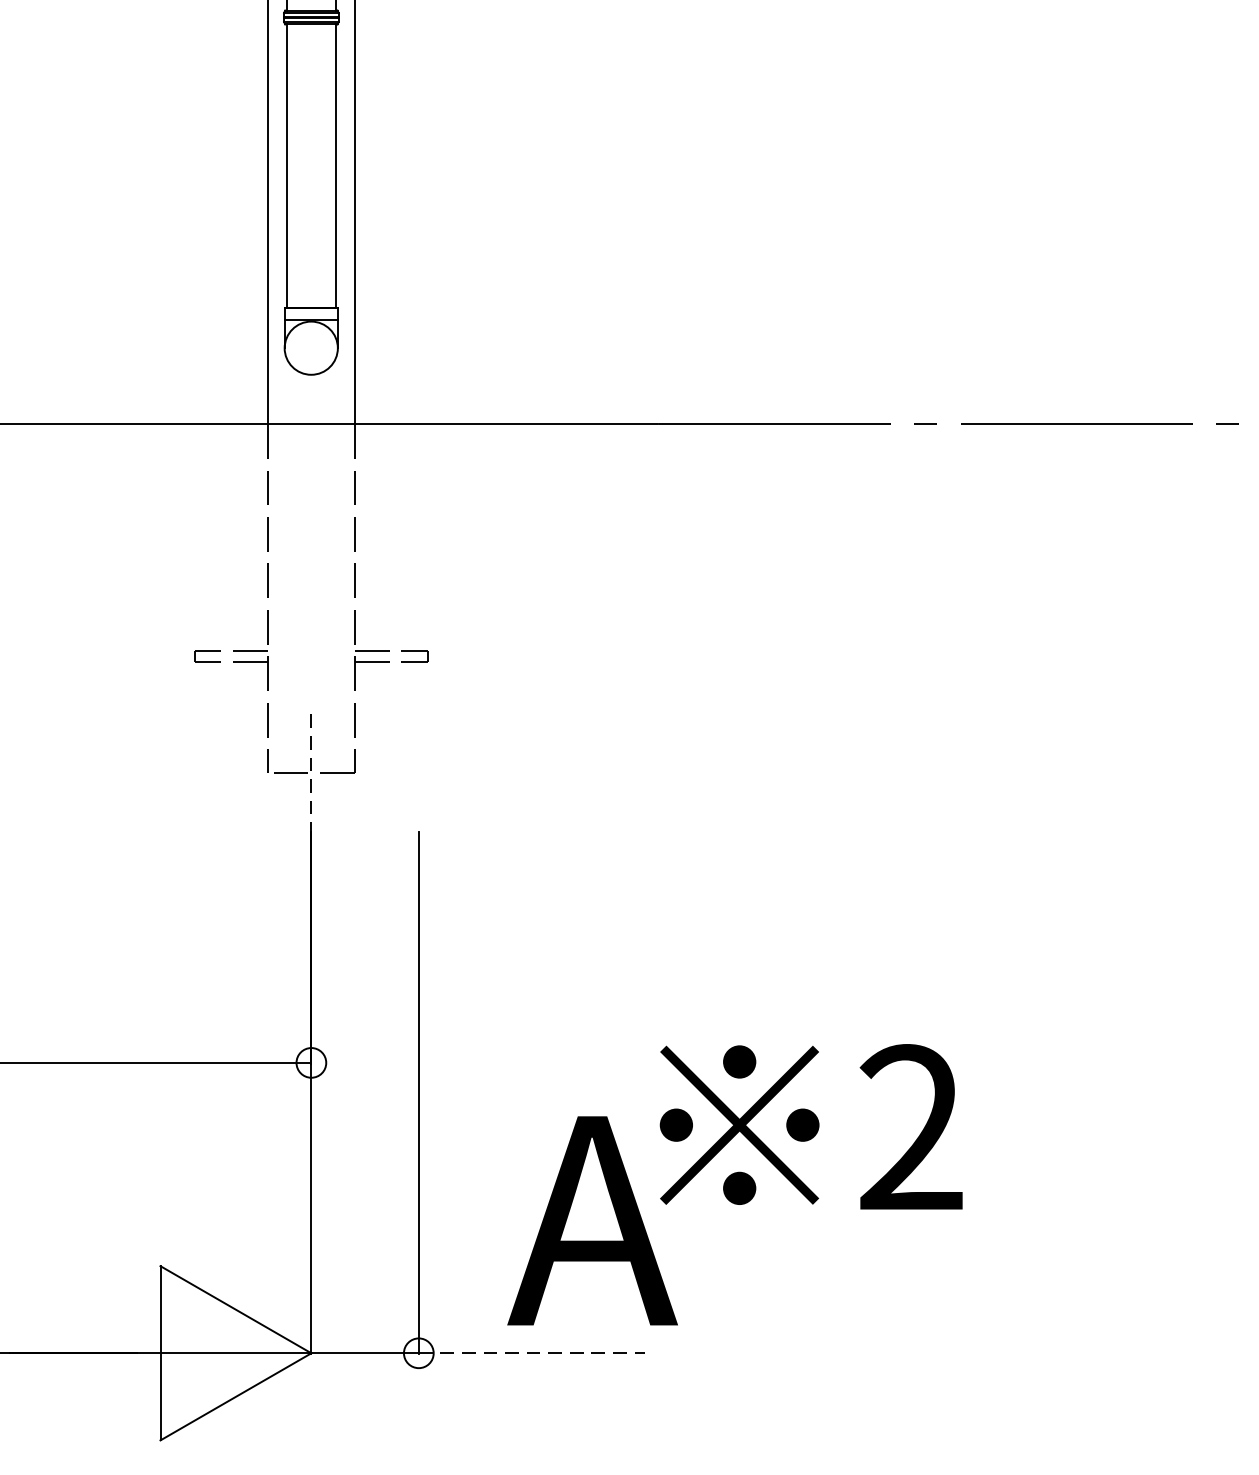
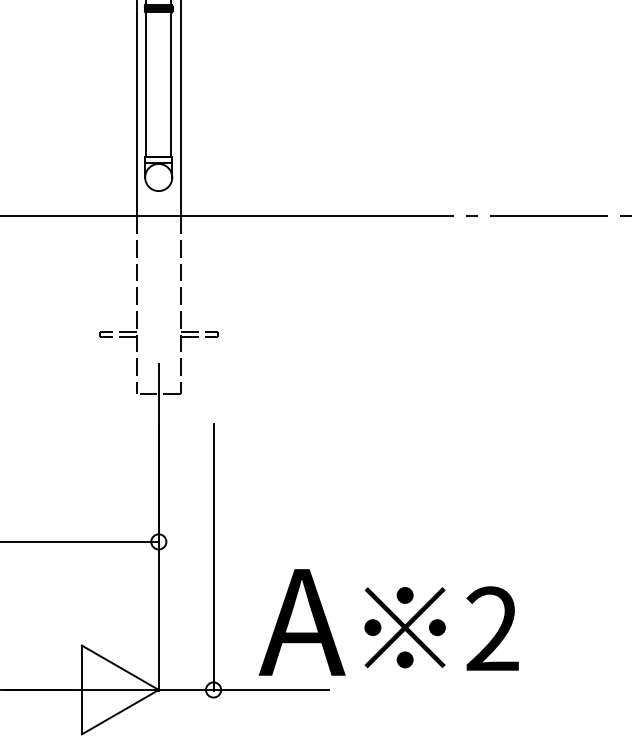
line: (310, 771) -> (158, 393), dashed -> solid
text: (810, 1126) -> (441, 628), moved
line: (532, 1352) -> (271, 689), dashed -> solid

